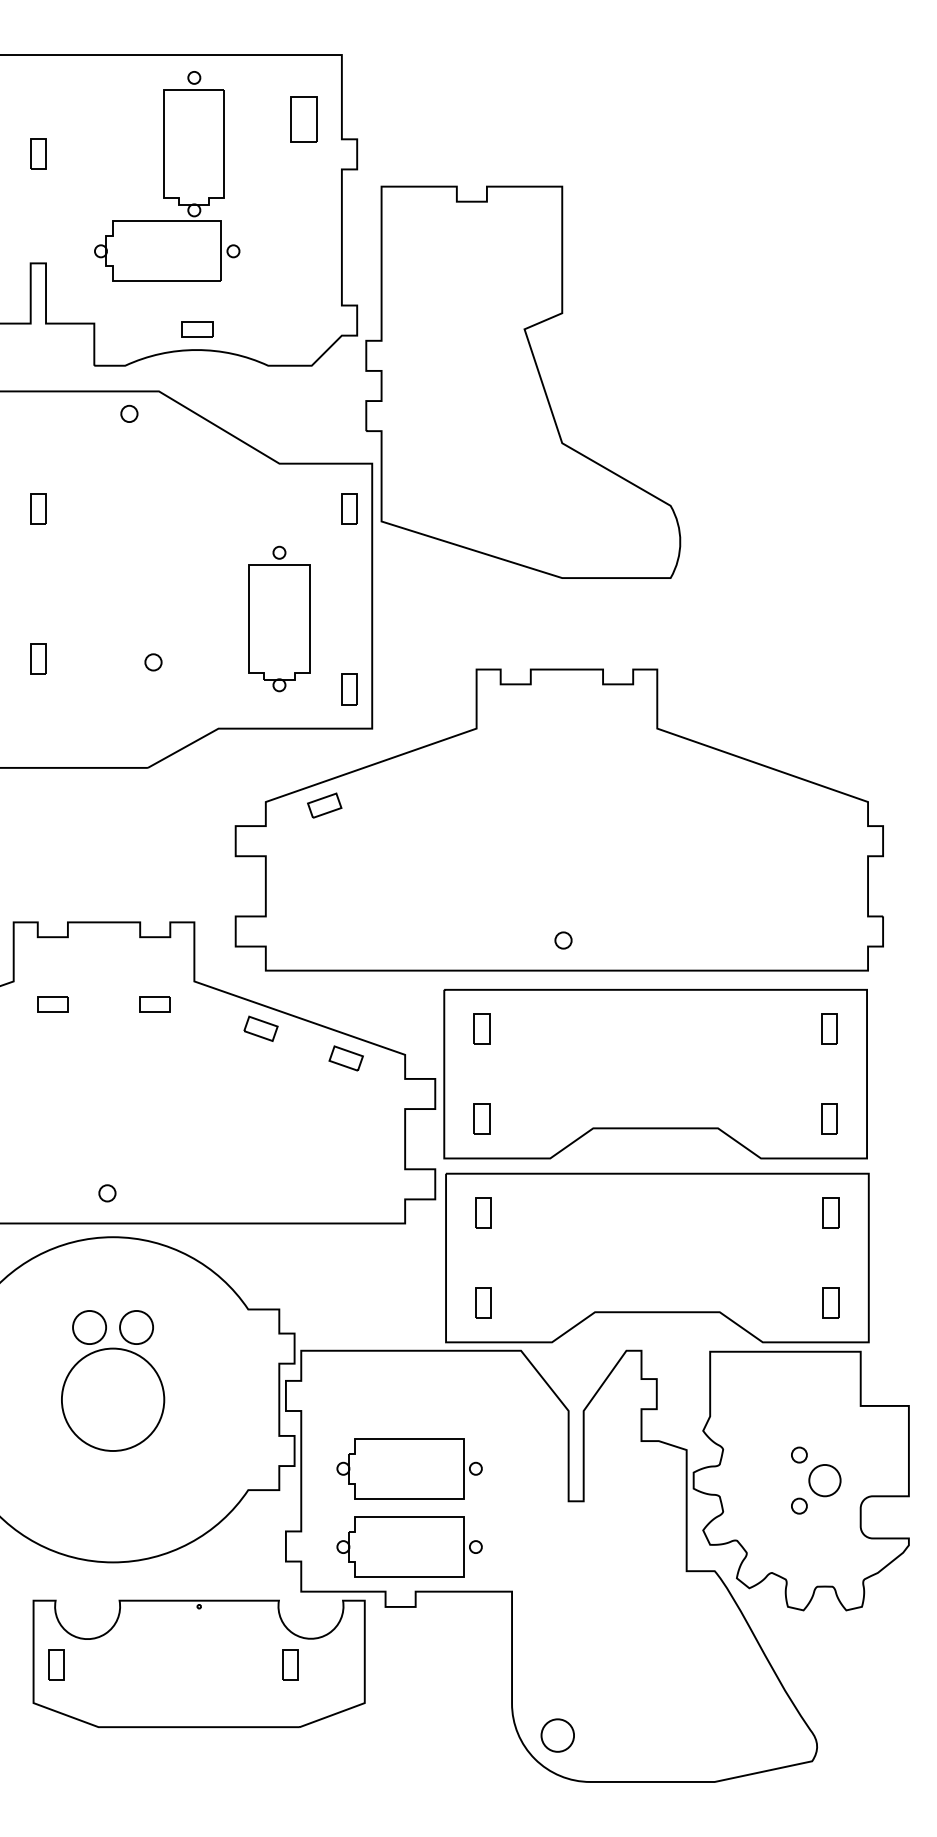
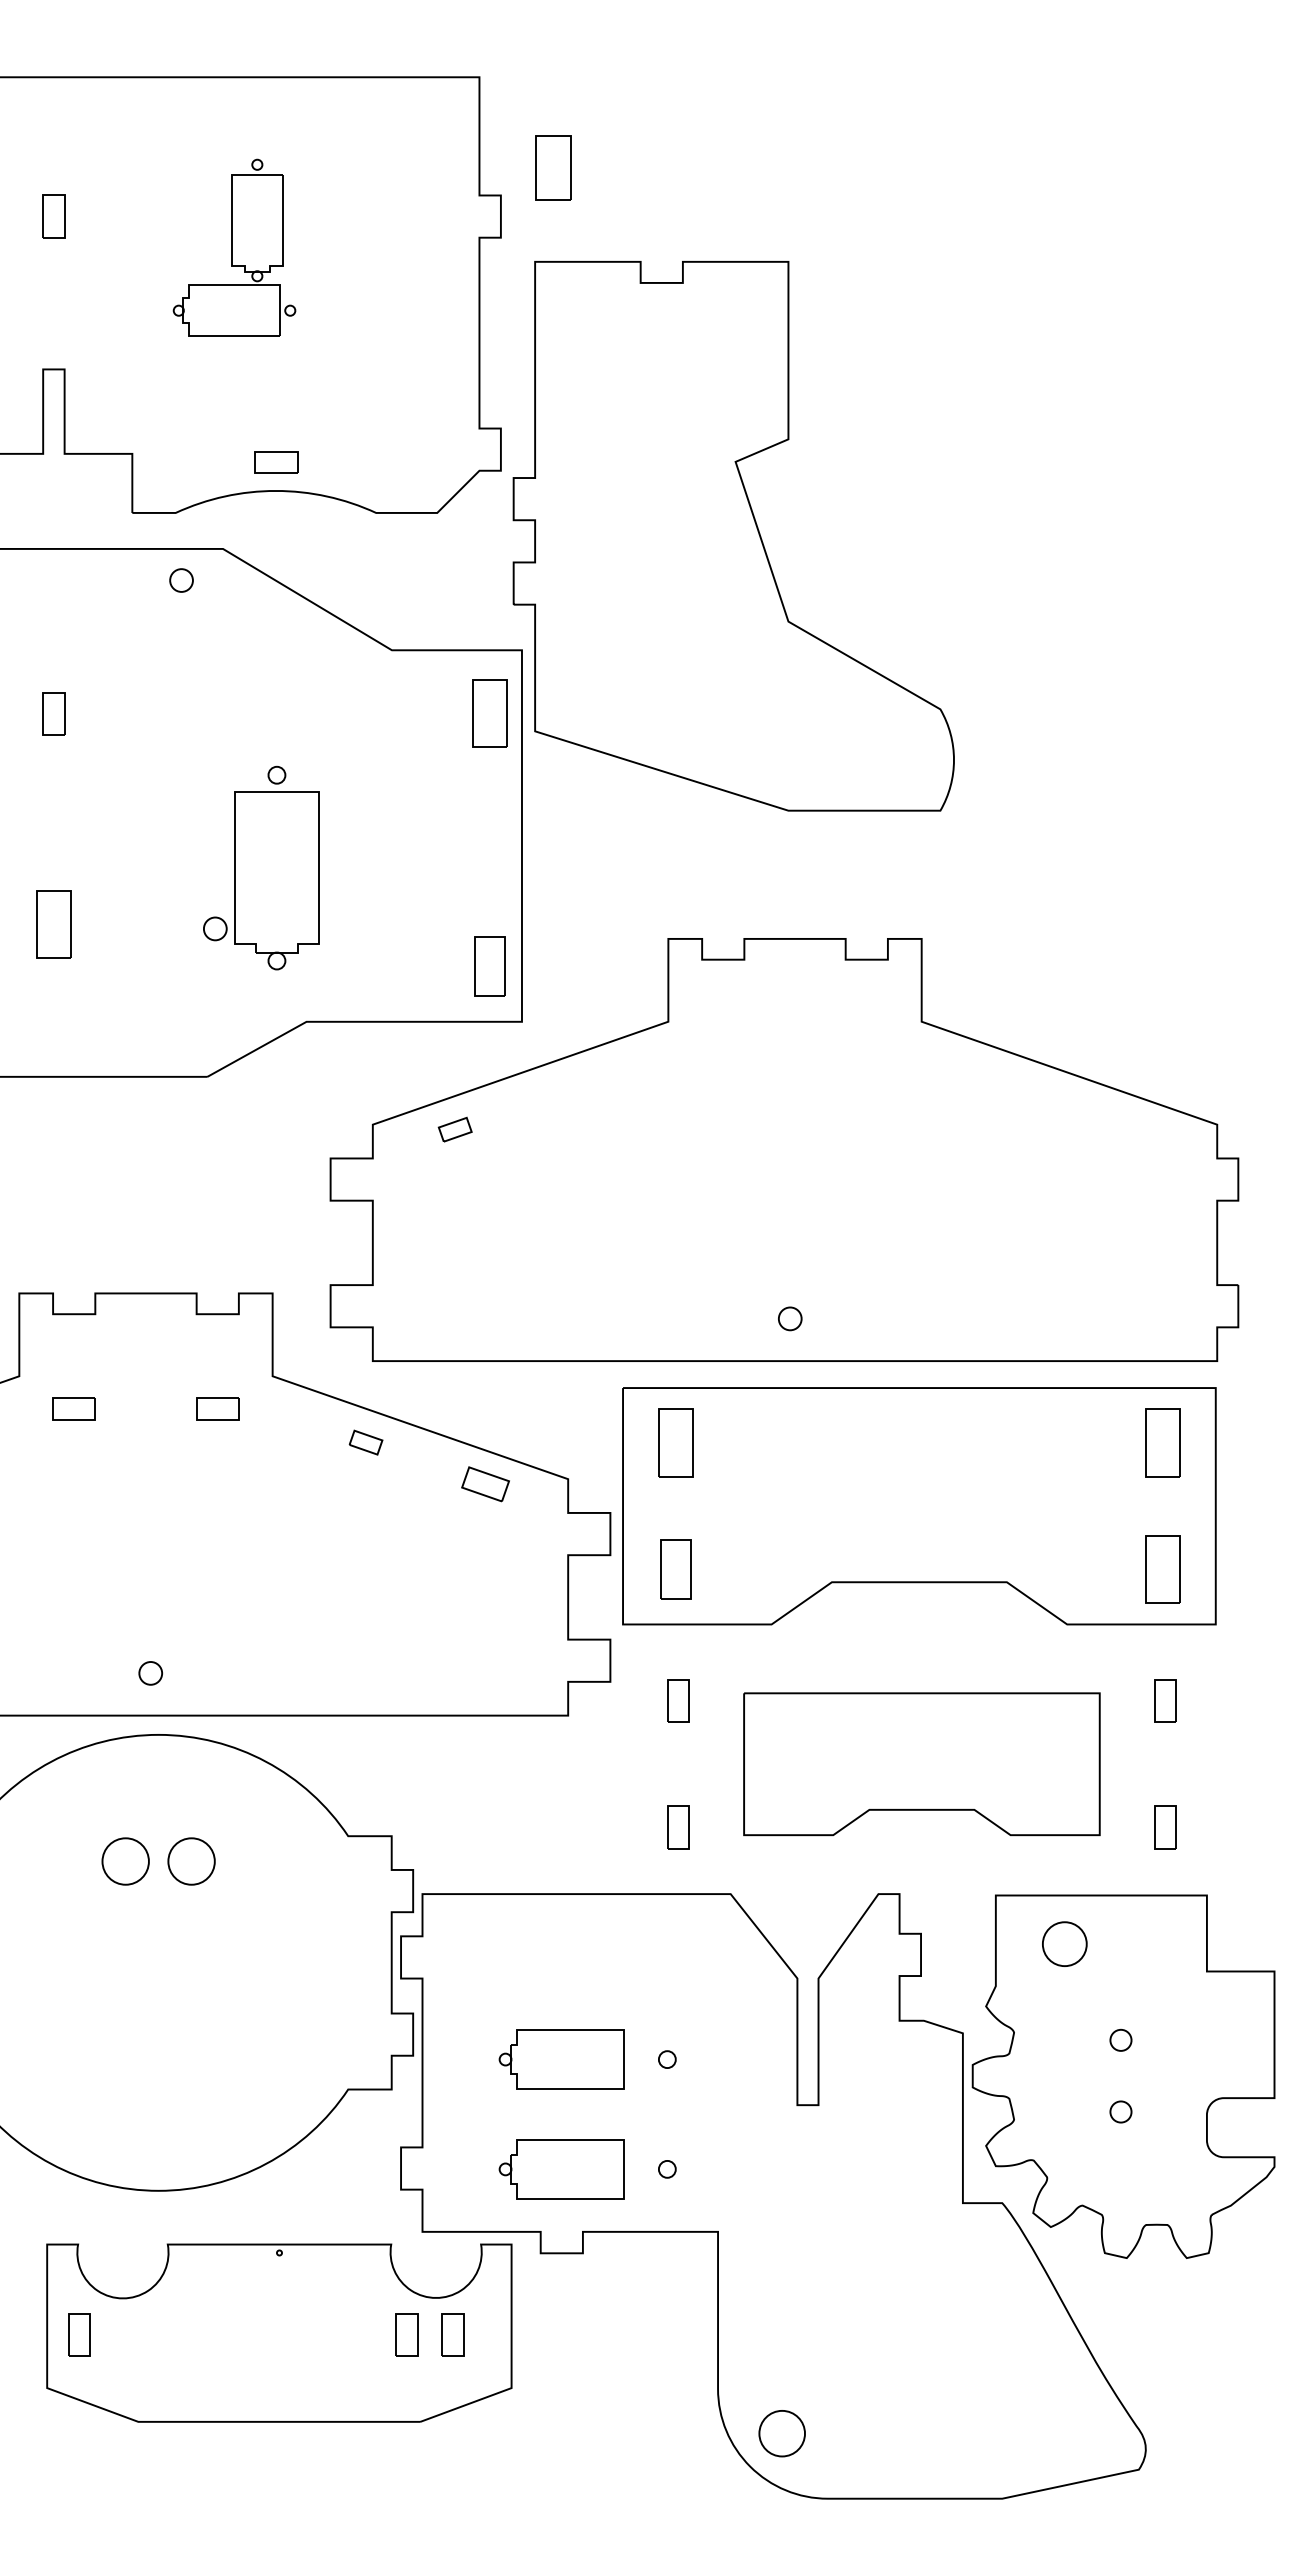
part: (304, 119) -> (553, 167), moved
part: (167, 176) -> (234, 247), size x0.6
part: (349, 508) -> (489, 713), size x1.6
part: (279, 618) -> (276, 867), moved
part: (38, 658) -> (53, 923), size x1.6
part: (349, 689) -> (489, 966), size x1.4
part: (324, 805) -> (454, 1129), size x0.7
part: (260, 1028) -> (365, 1442), size x0.7
part: (481, 1028) -> (675, 1442), size x1.6
part: (829, 1028) -> (1162, 1442), size x1.6
part: (481, 1119) -> (675, 1569), size x1.4
part: (829, 1119) -> (1162, 1569), size x1.6
part: (657, 1258) -> (921, 1764), size x0.6
part: (112, 1399) -> (158, 1962), removed
part: (400, 1468) -> (561, 2059), size x0.7
part: (824, 1480) -> (1064, 1943), moved
part: (400, 1547) -> (561, 2169), size x0.7
part: (322, 1664) -> (452, 2334), added

